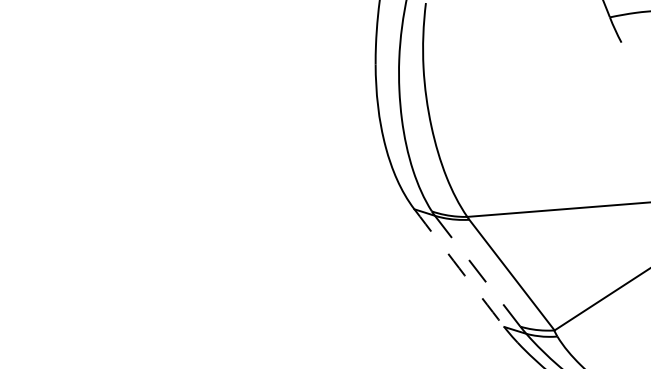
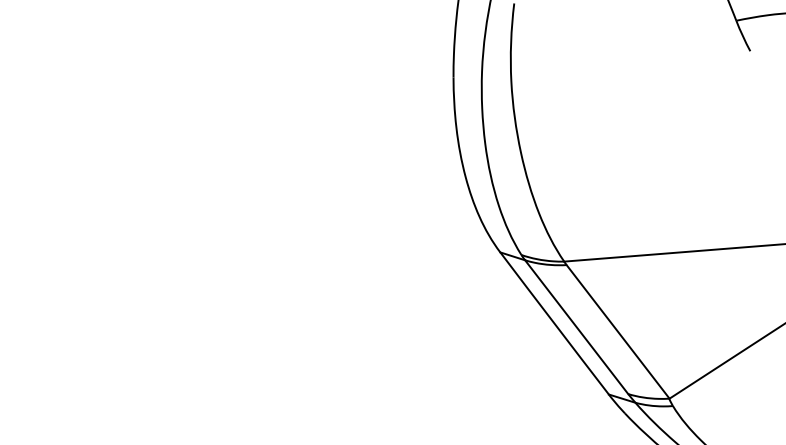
arc: (459, 268) -> (554, 323), dashed -> solid
line: (477, 270) -> (576, 326), dashed -> solid

